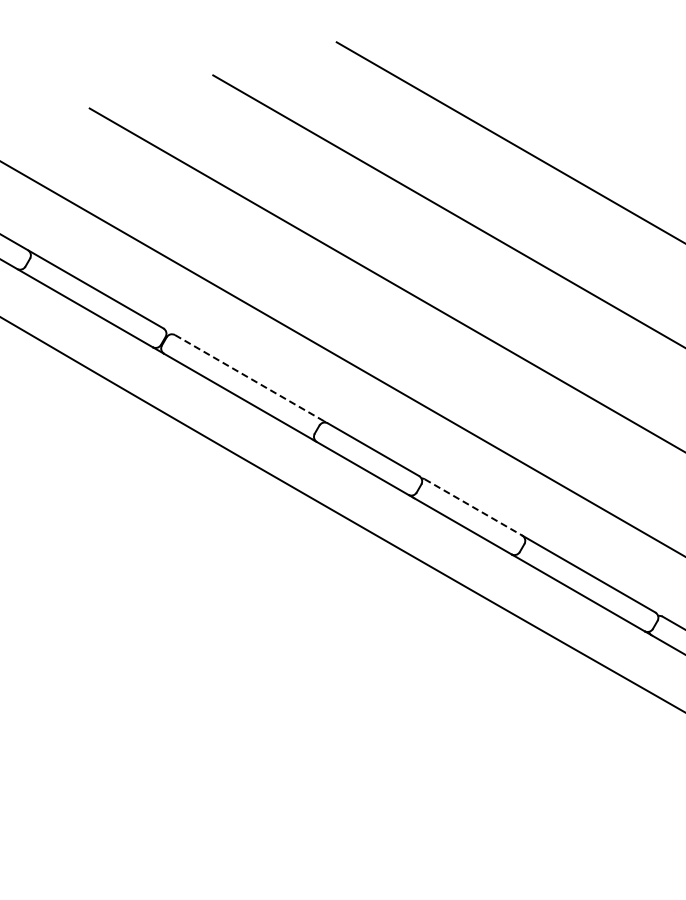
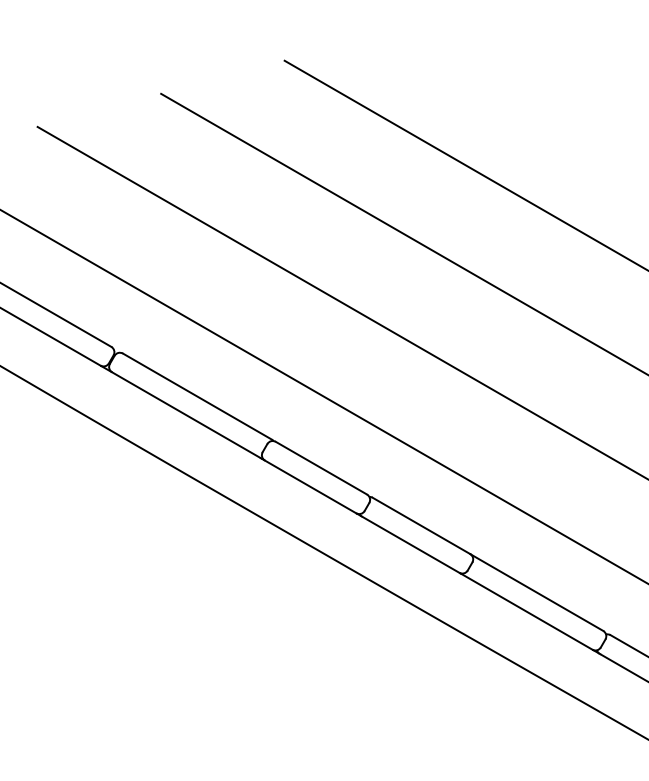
line: (250, 378) -> (198, 396), dashed -> solid
line: (473, 507) -> (421, 525), dashed -> solid

